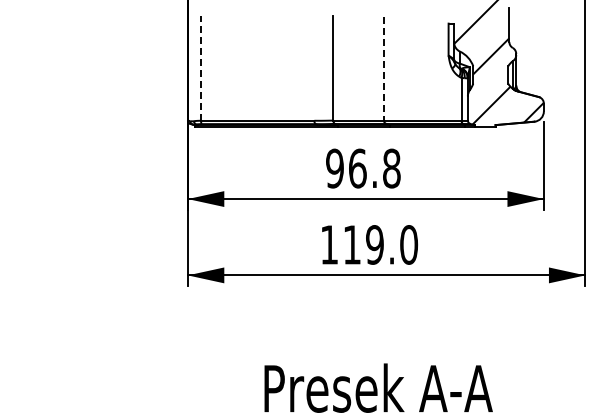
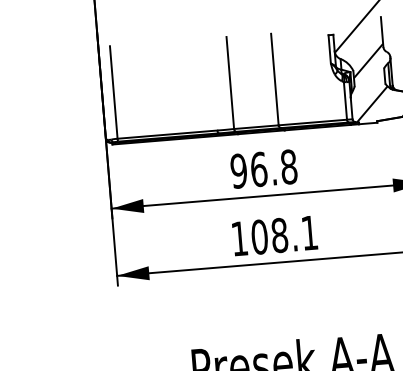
line: (201, 68) -> (114, 92), dashed -> solid
line: (383, 68) -> (274, 79), dashed -> solid
text: (380, 244) -> (284, 234), 119.0 -> 108.1

